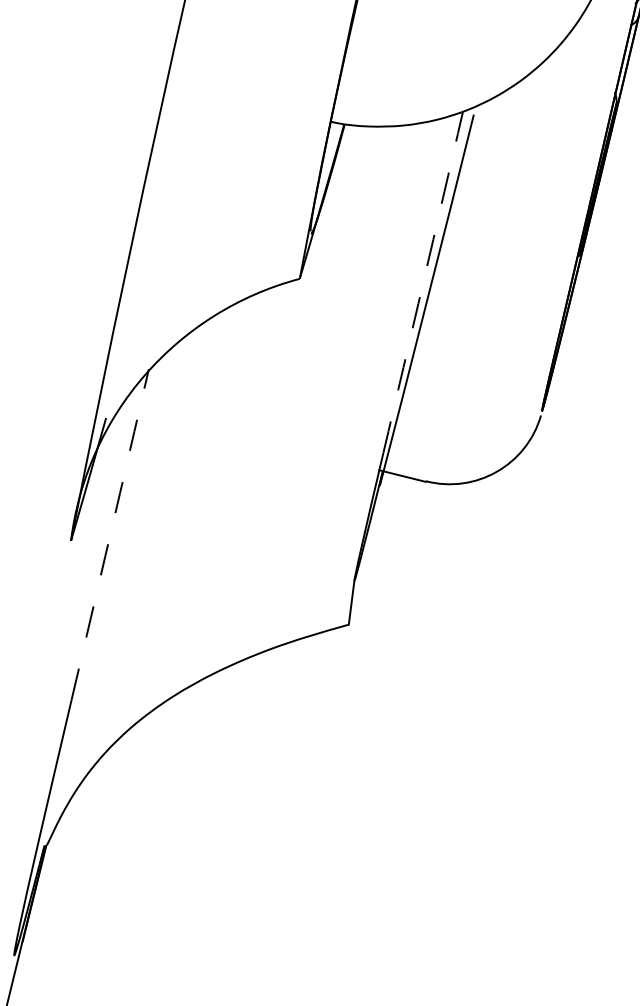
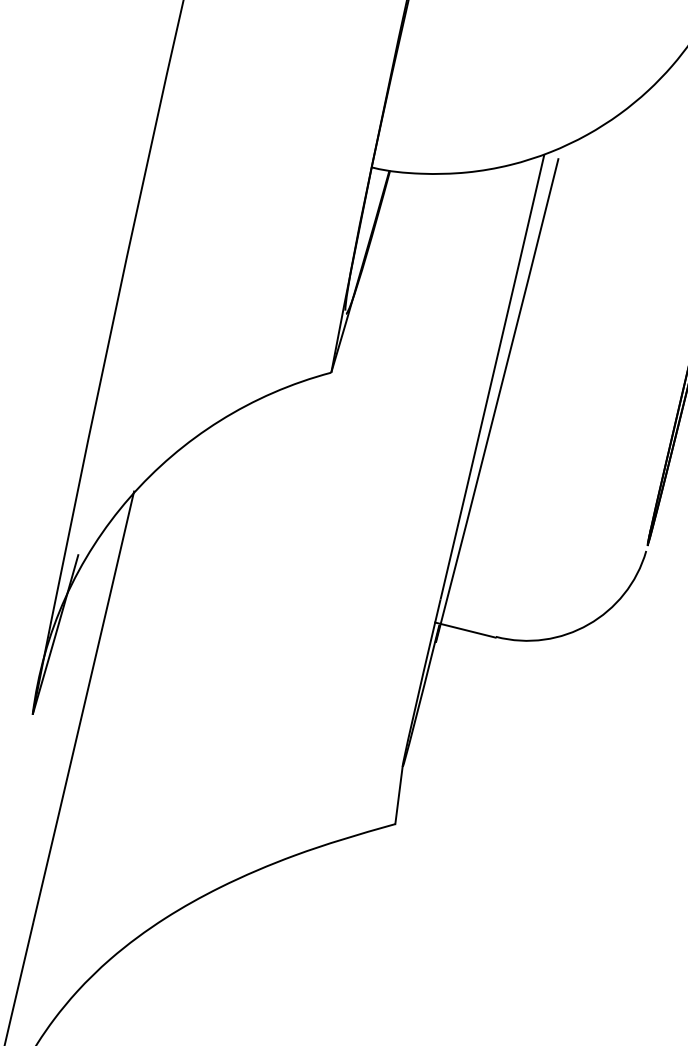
arc: (423, 282) -> (492, 377), dashed -> solid
arc: (110, 534) -> (84, 706), dashed -> solid

